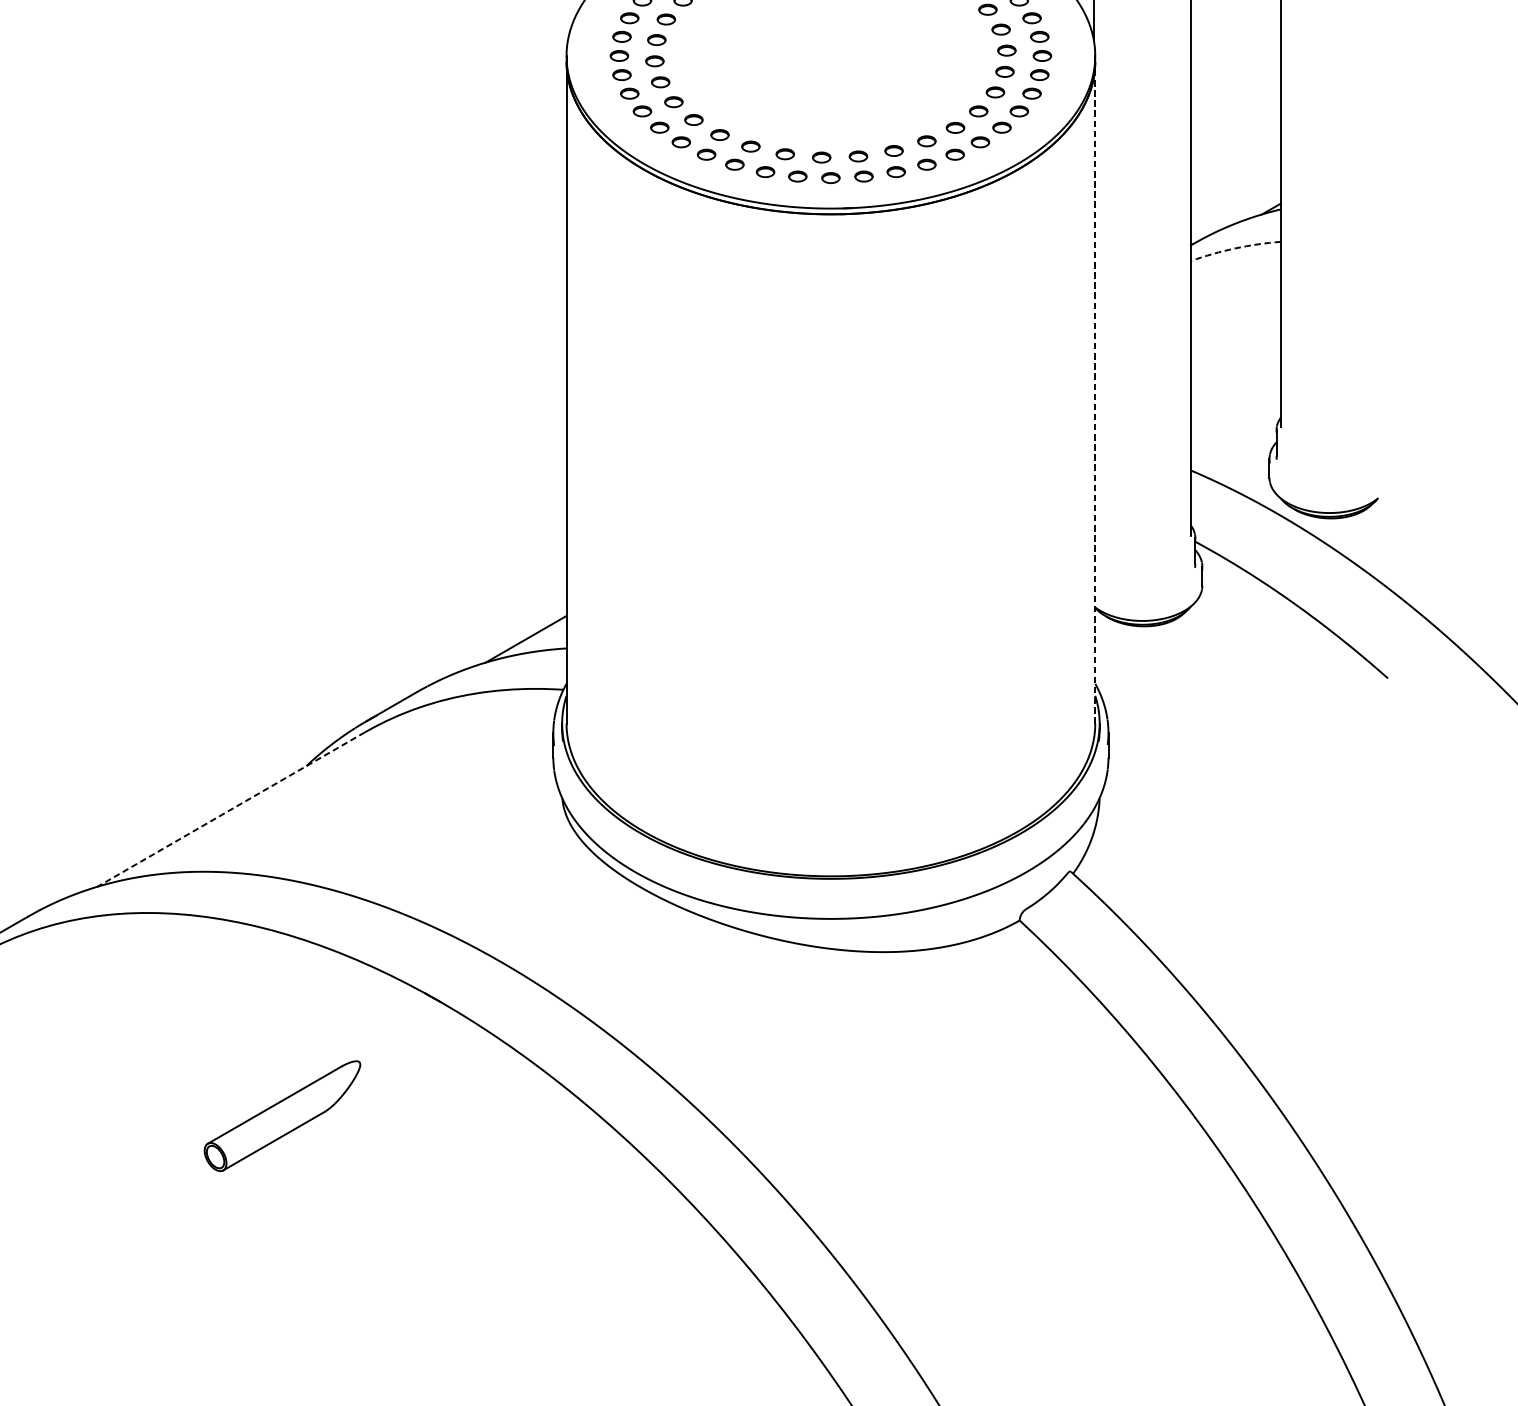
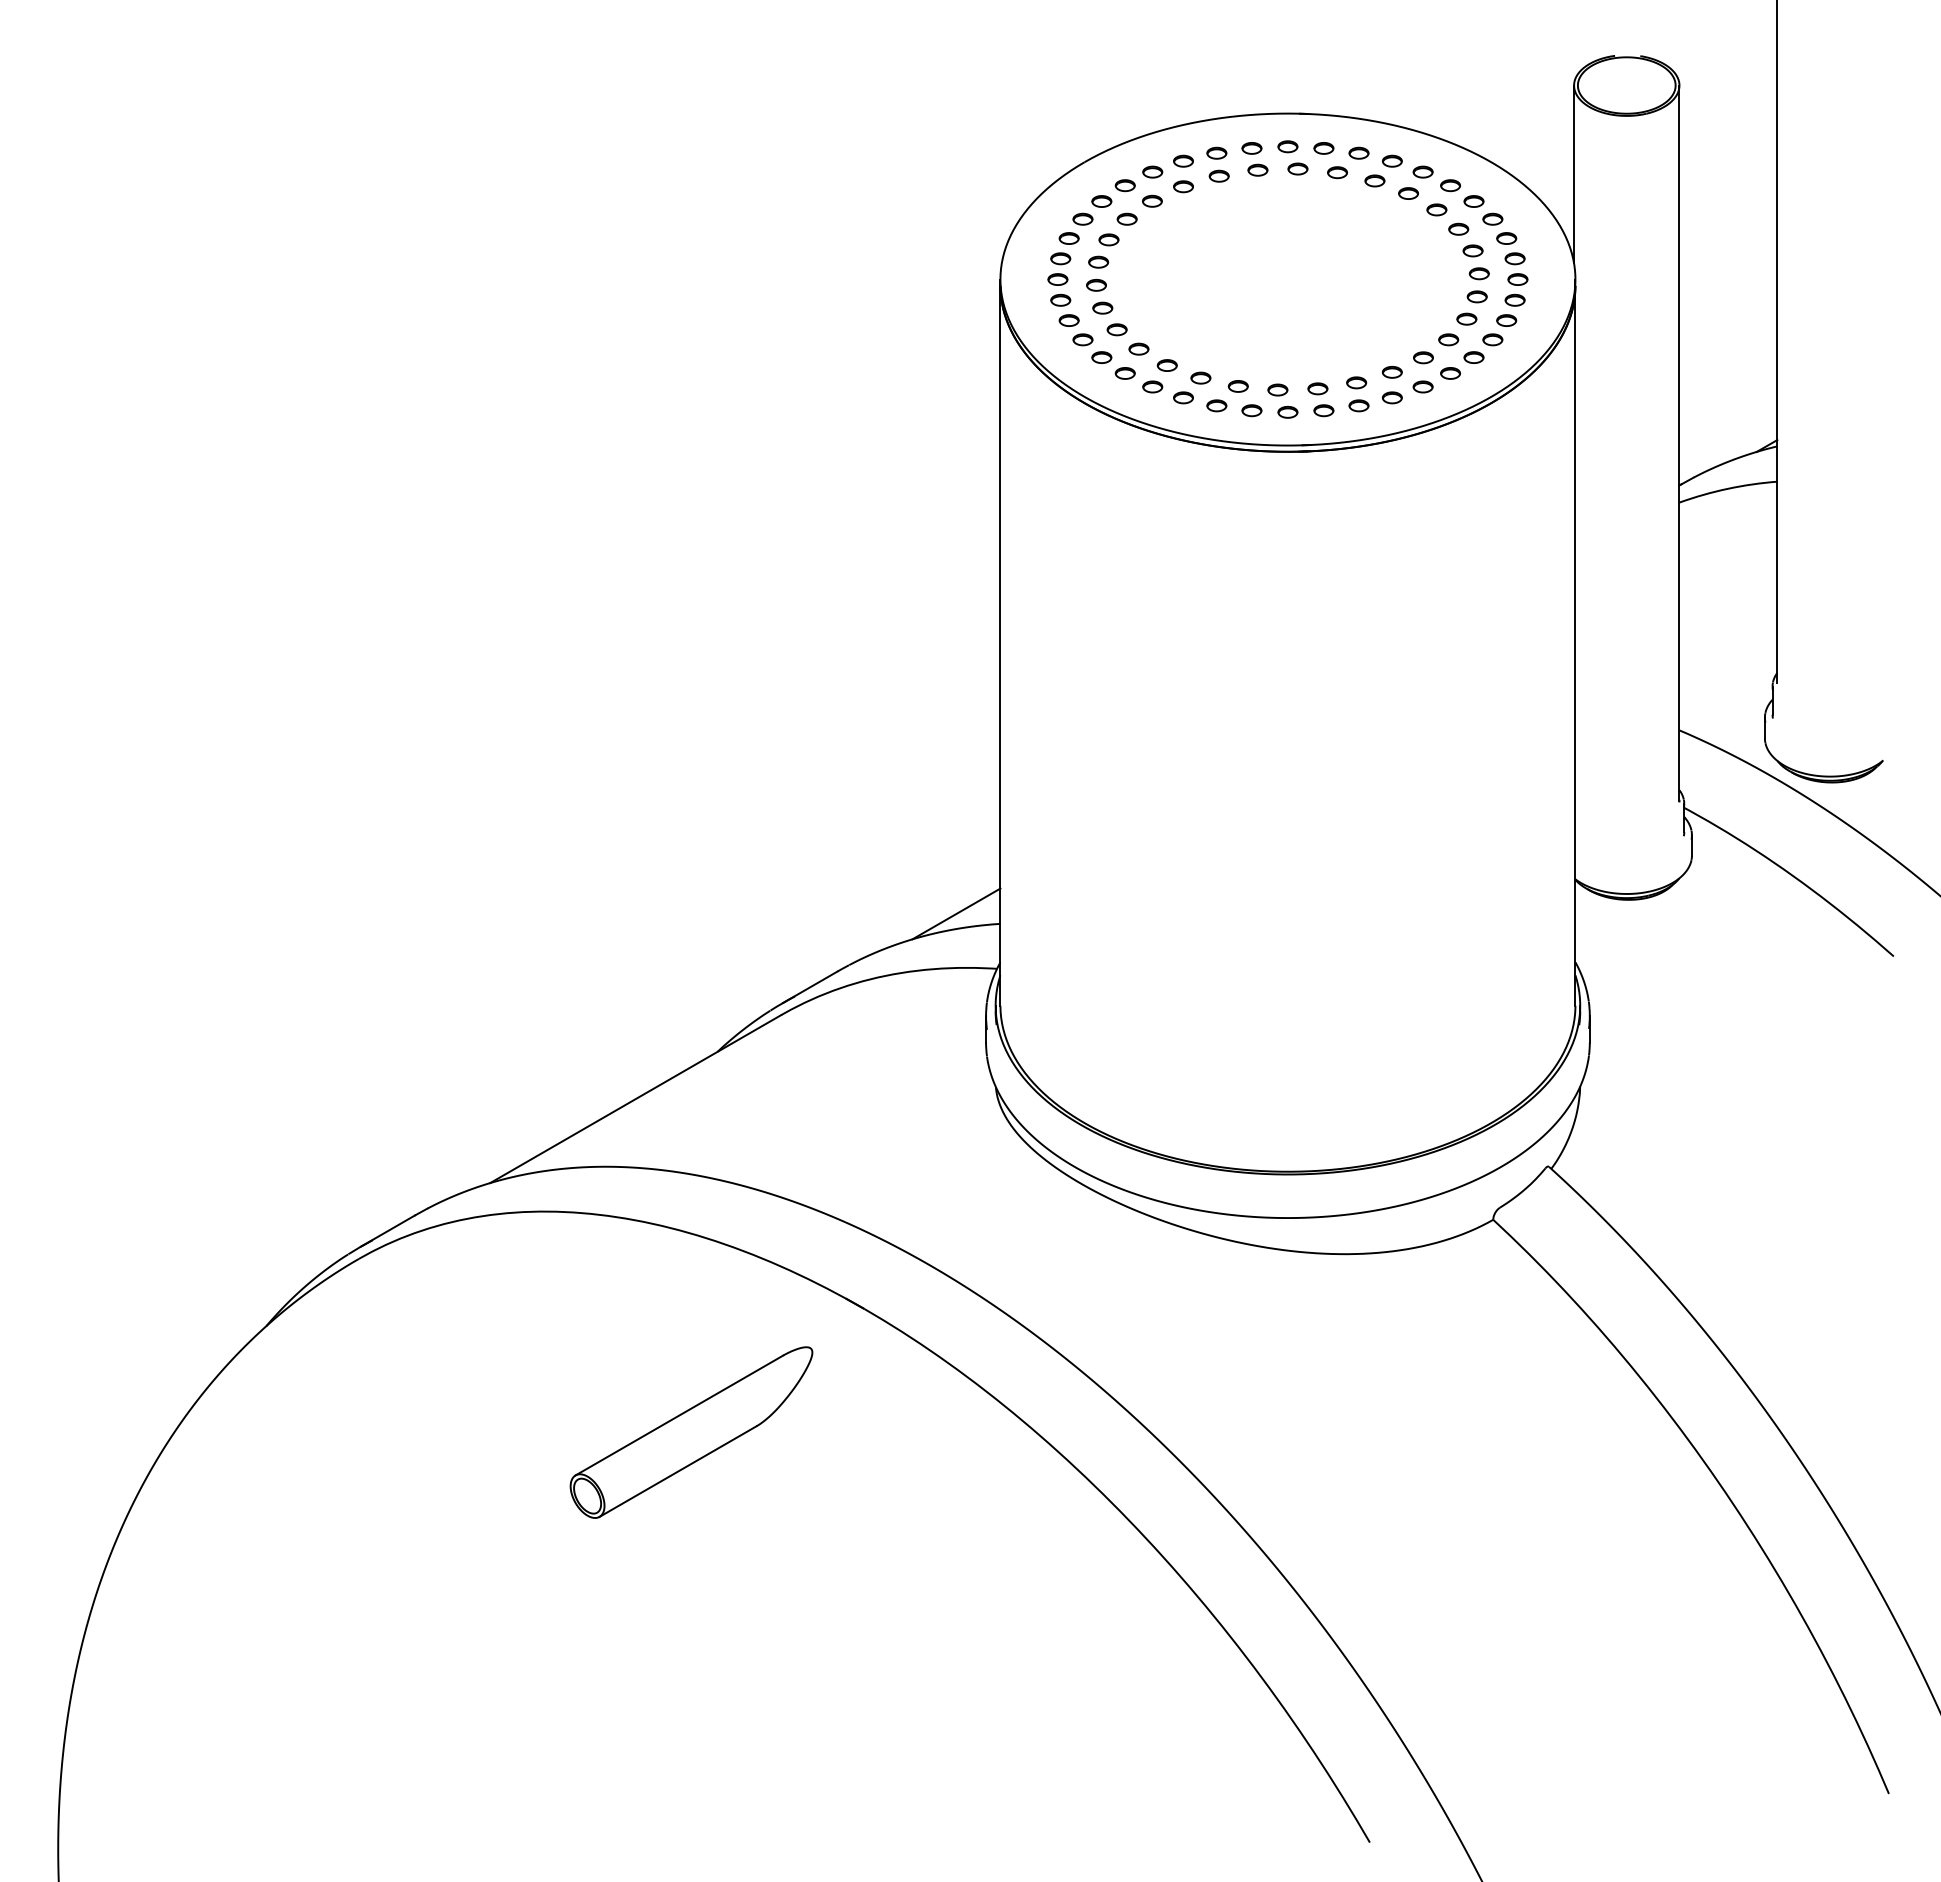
arc: (1235, 248) -> (1727, 488), dashed -> solid
line: (1095, 392) -> (1575, 645), dashed -> solid
line: (230, 809) -> (635, 1099), dashed -> solid
part: (282, 1116) -> (691, 1432), size x1.43

